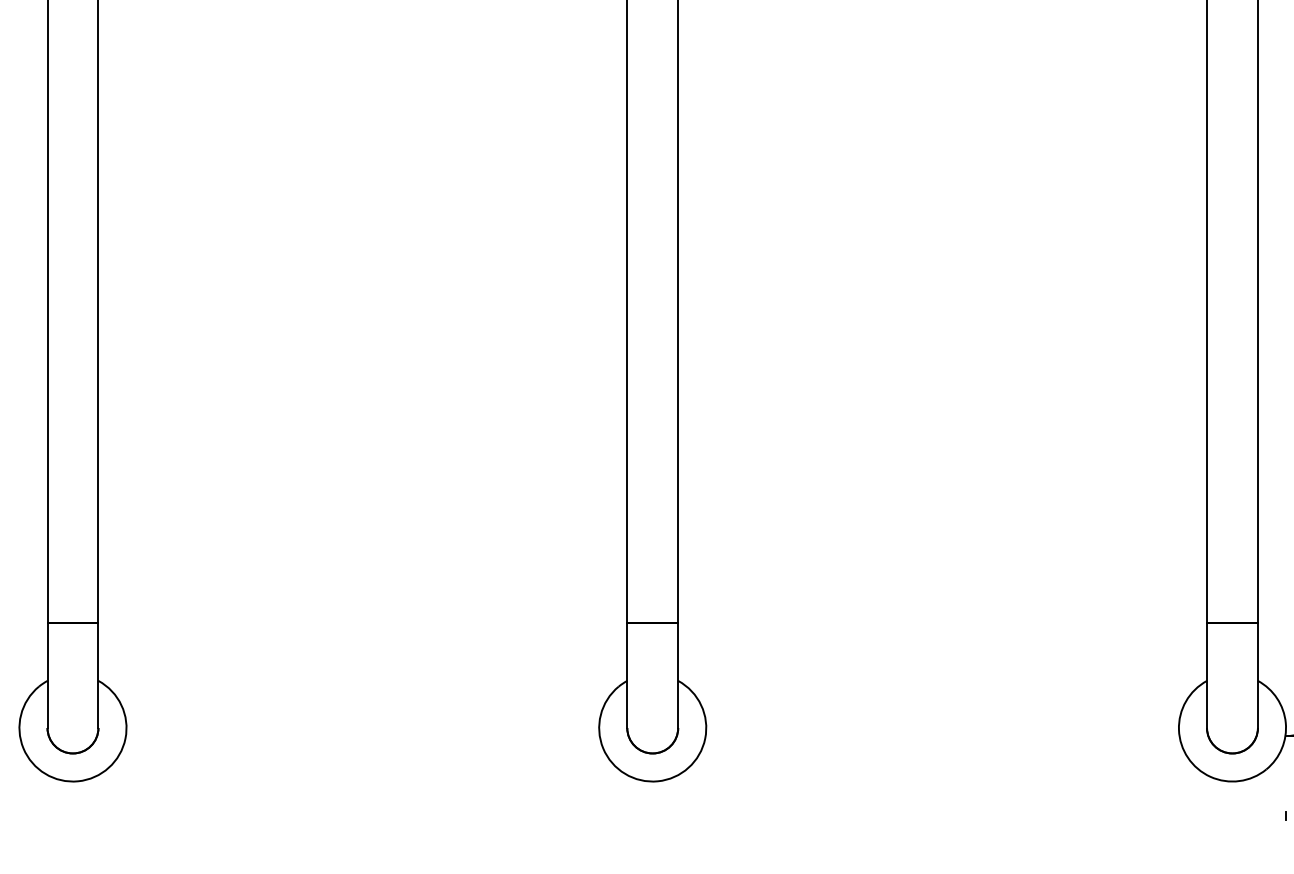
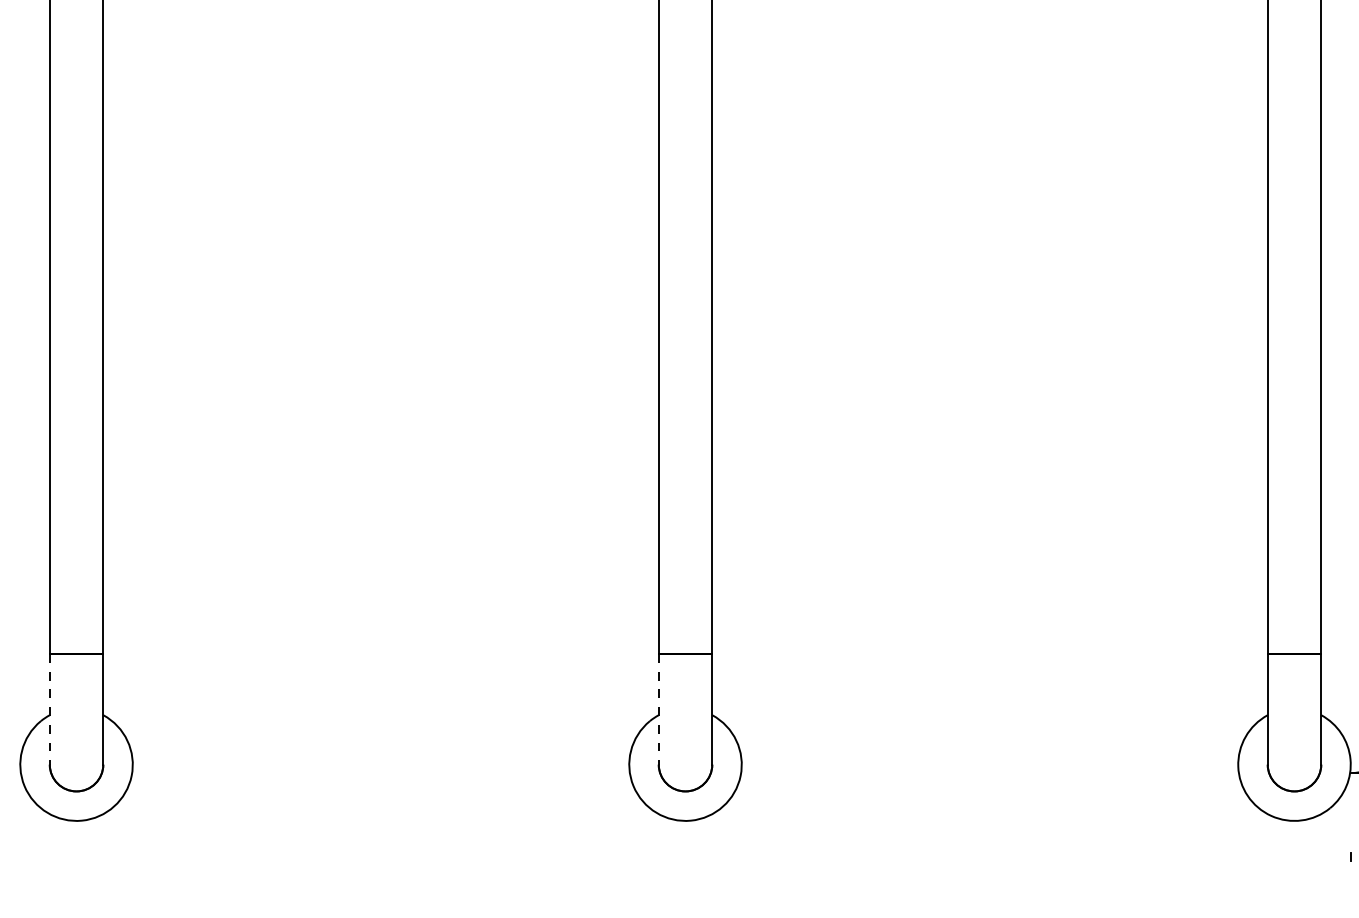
line: (47, 675) -> (49, 709), solid -> dashed
line: (627, 675) -> (658, 709), solid -> dashed

